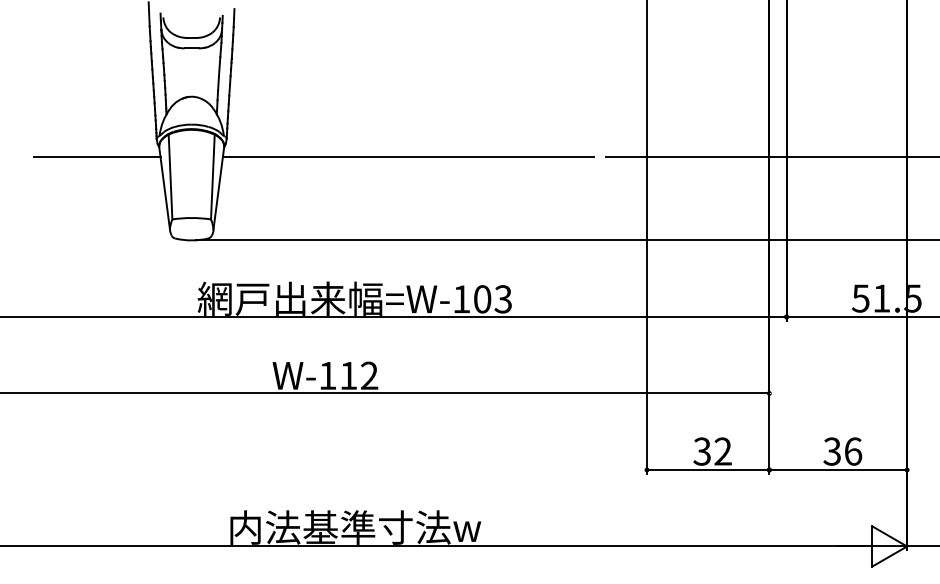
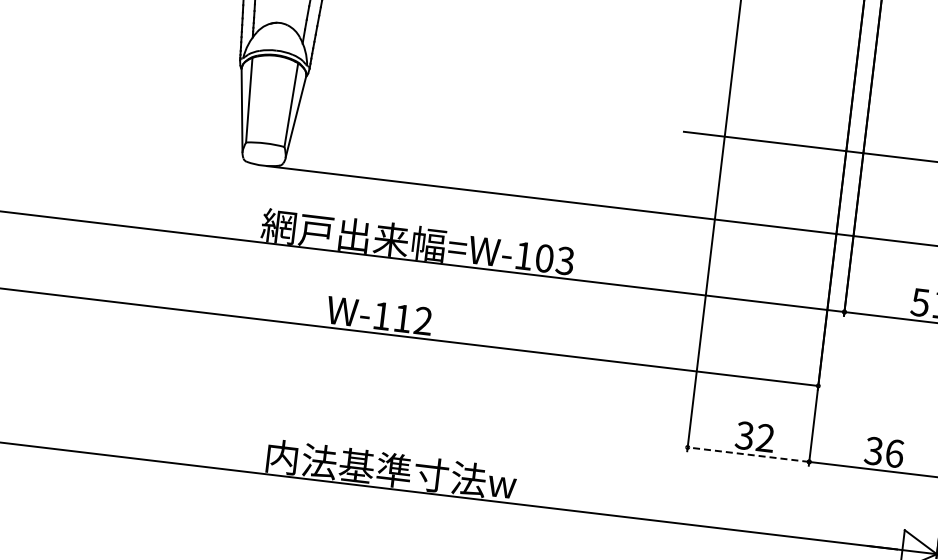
line: (96, 157) -> (178, 71), removed
line: (408, 157) -> (487, 108), removed
line: (707, 469) -> (747, 454), solid -> dashed

